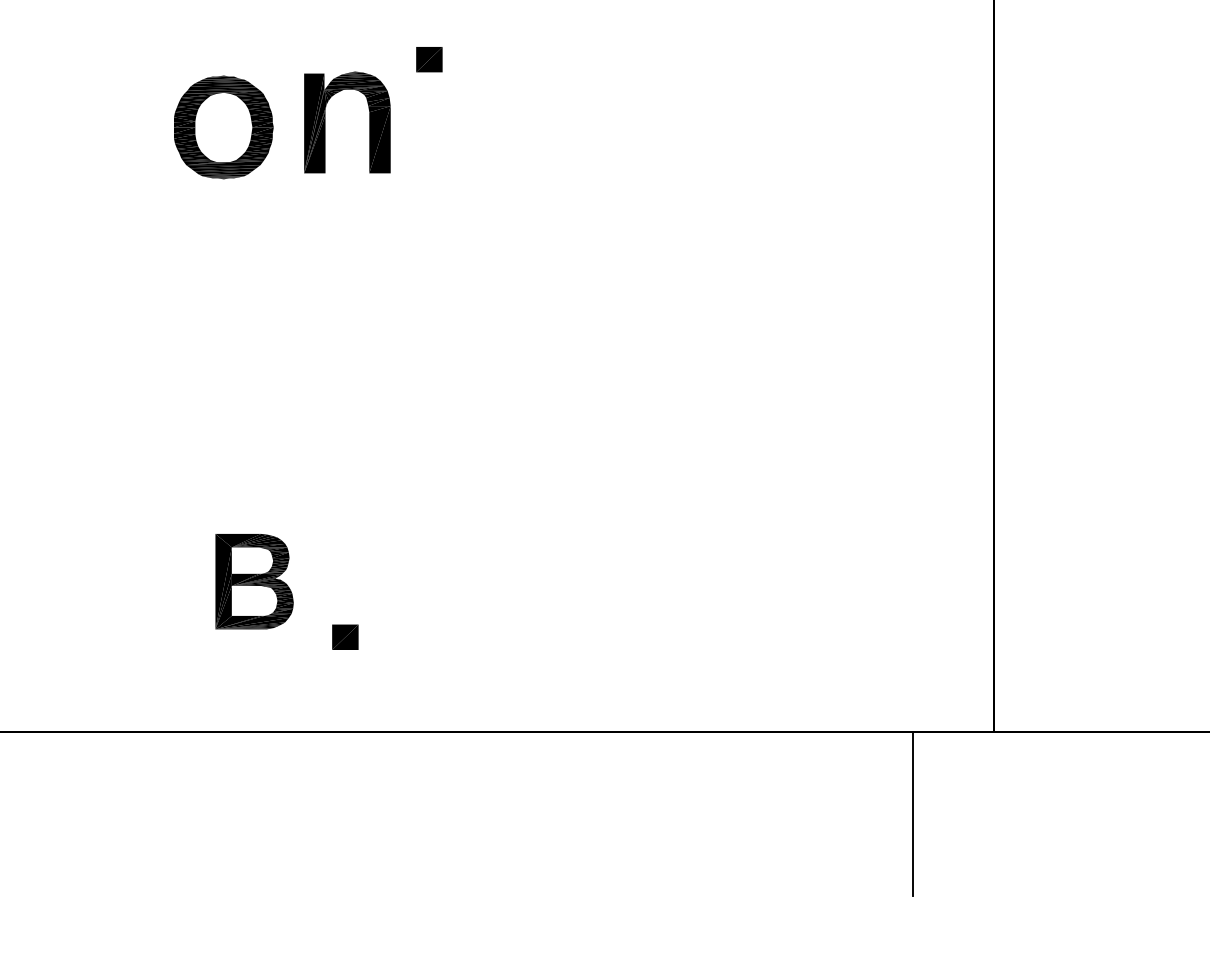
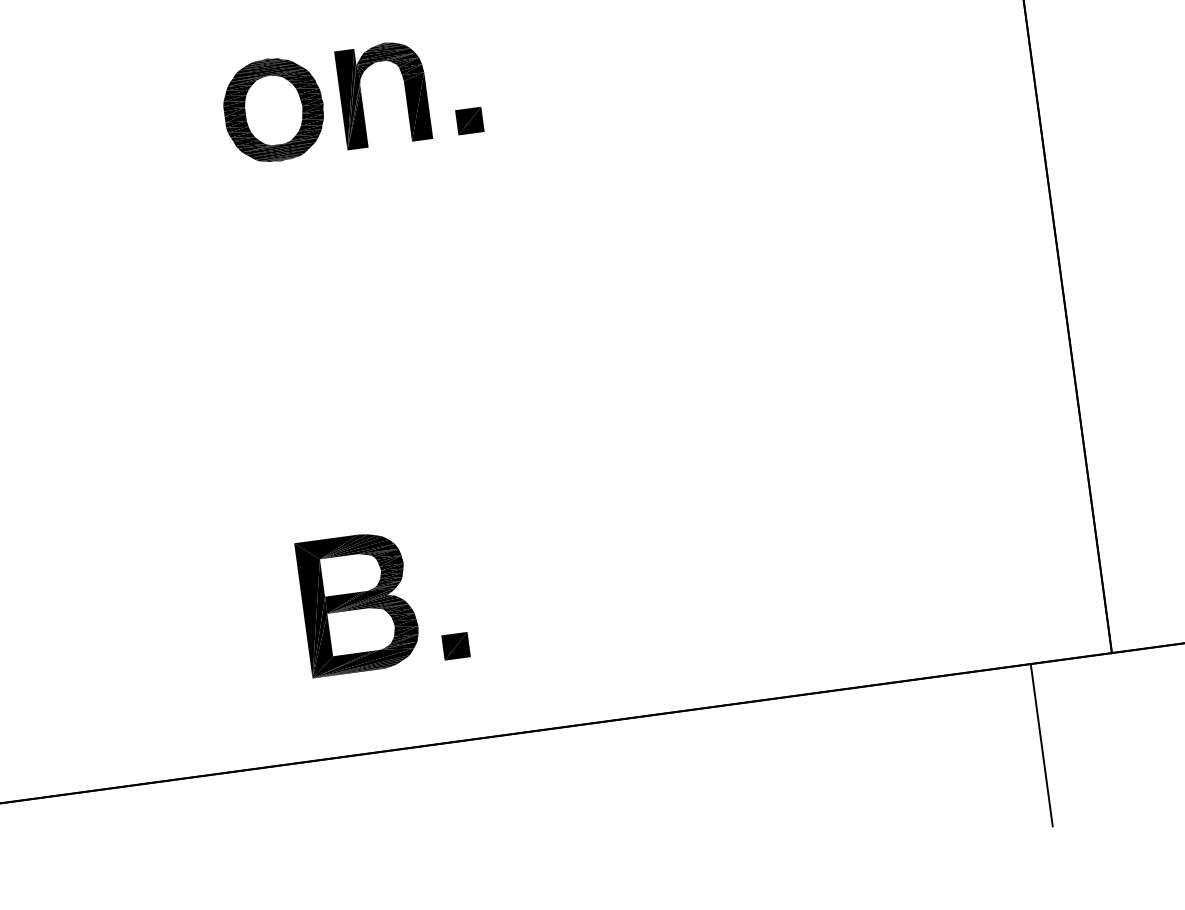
part: (429, 59) -> (469, 120), moved
part: (325, 122) -> (361, 97), moved
part: (223, 127) -> (273, 110), moved
part: (254, 581) -> (358, 603), size x1.43

